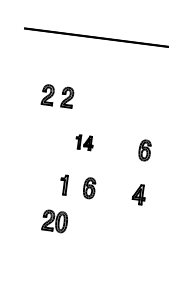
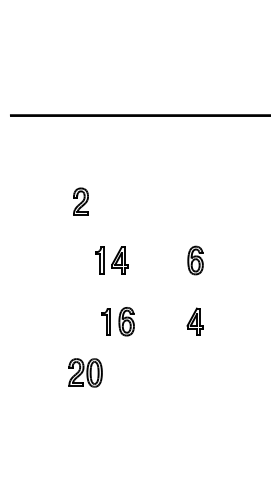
part: (47, 94) -> (53, 201), removed
part: (84, 142) -> (111, 260), size x1.43
part: (63, 184) -> (105, 321), moved

